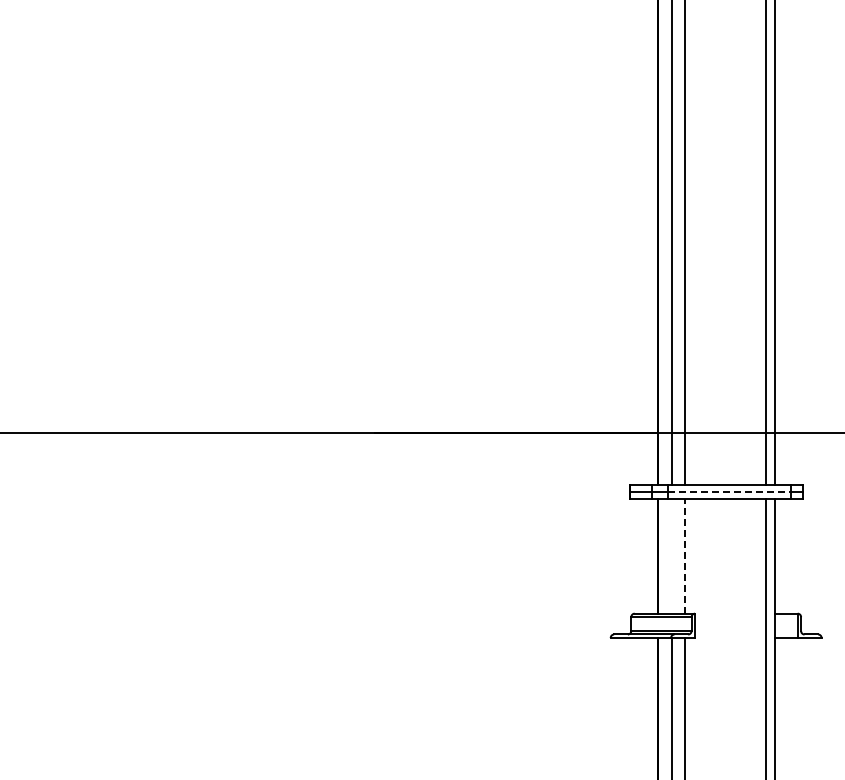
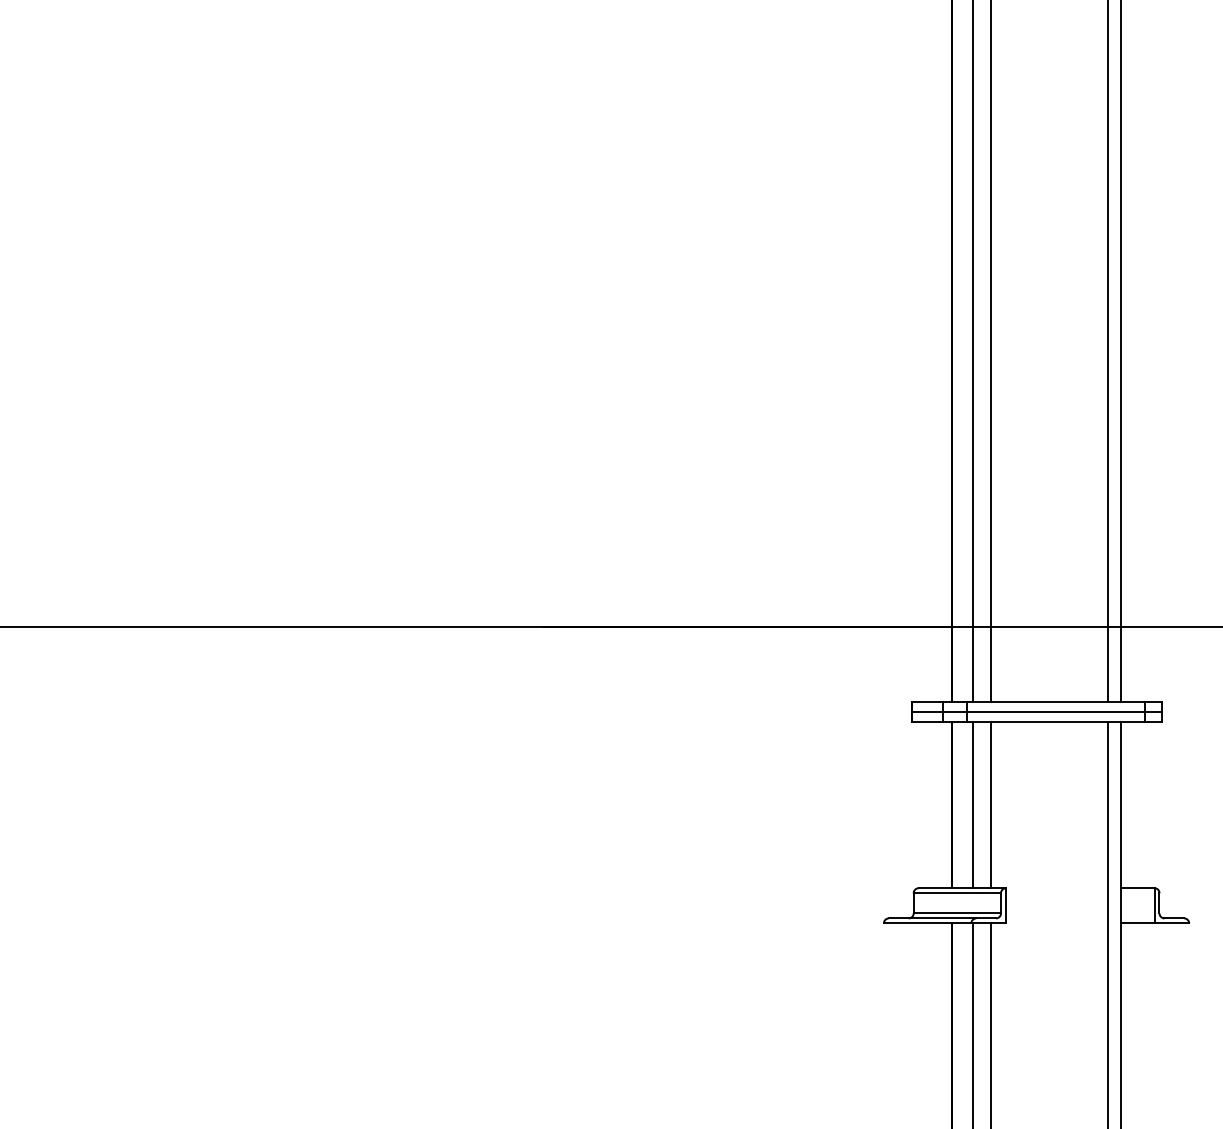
line: (729, 492) -> (1055, 712), dashed -> solid
line: (671, 555) -> (971, 804), added
line: (684, 555) -> (990, 804), dashed -> solid

